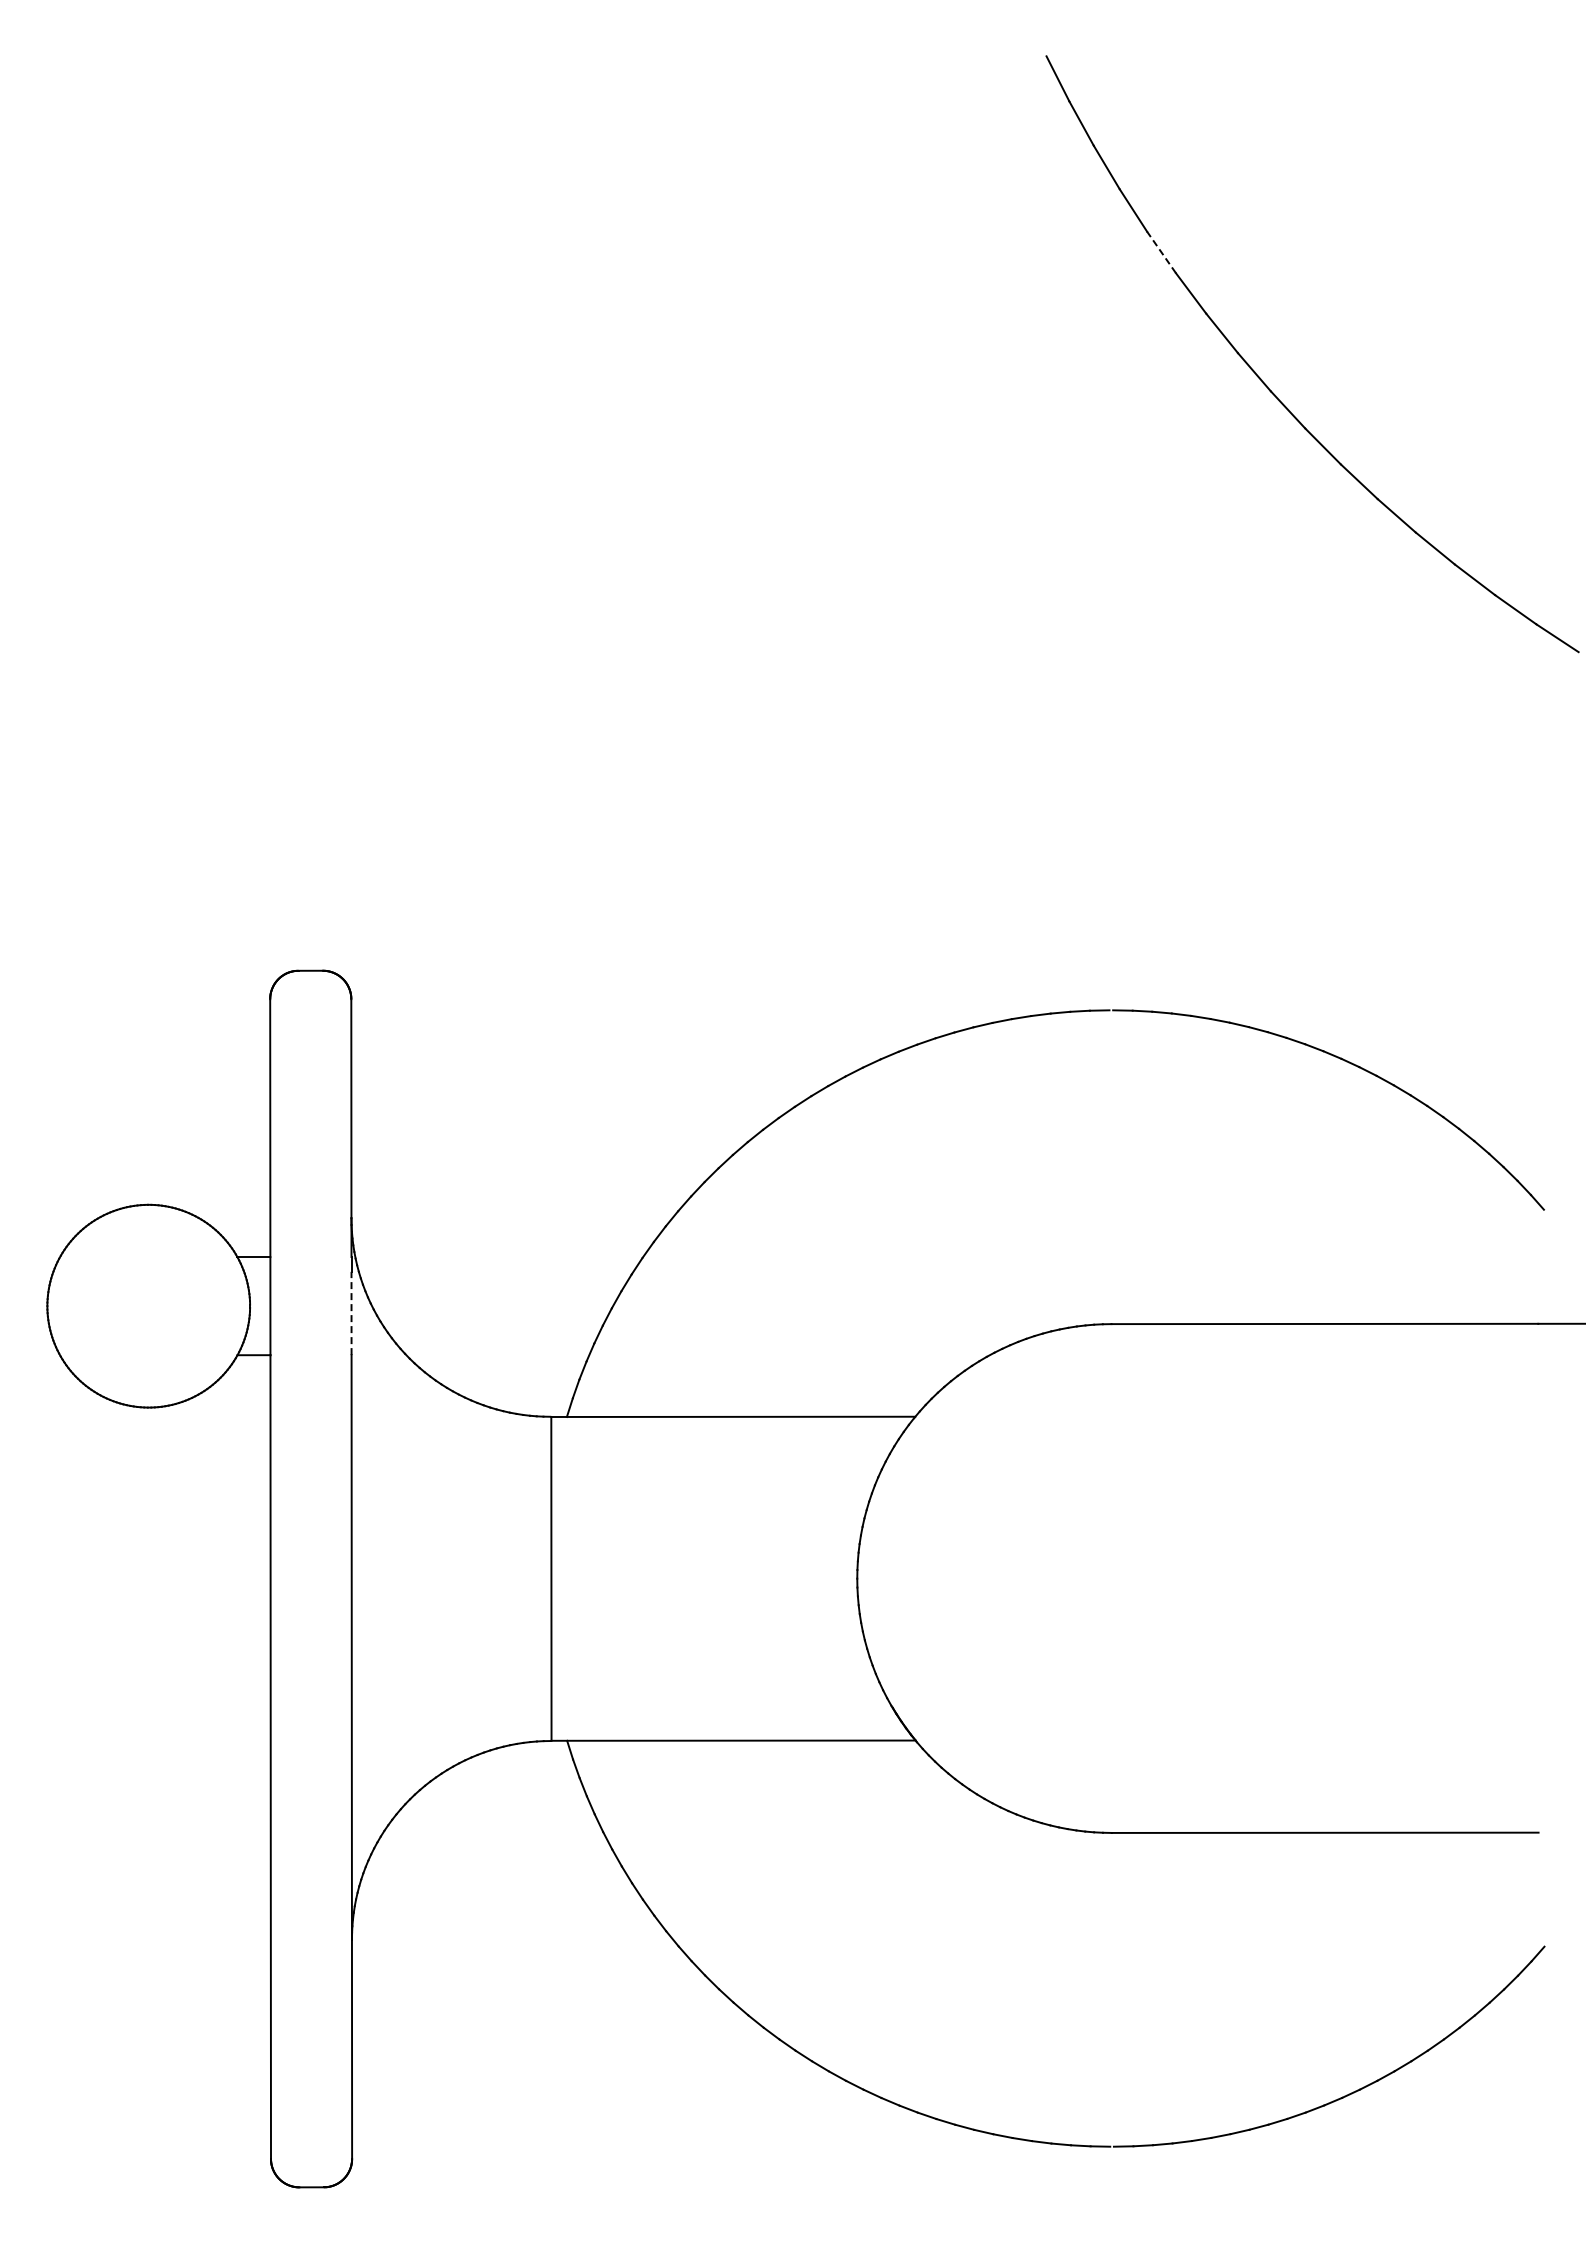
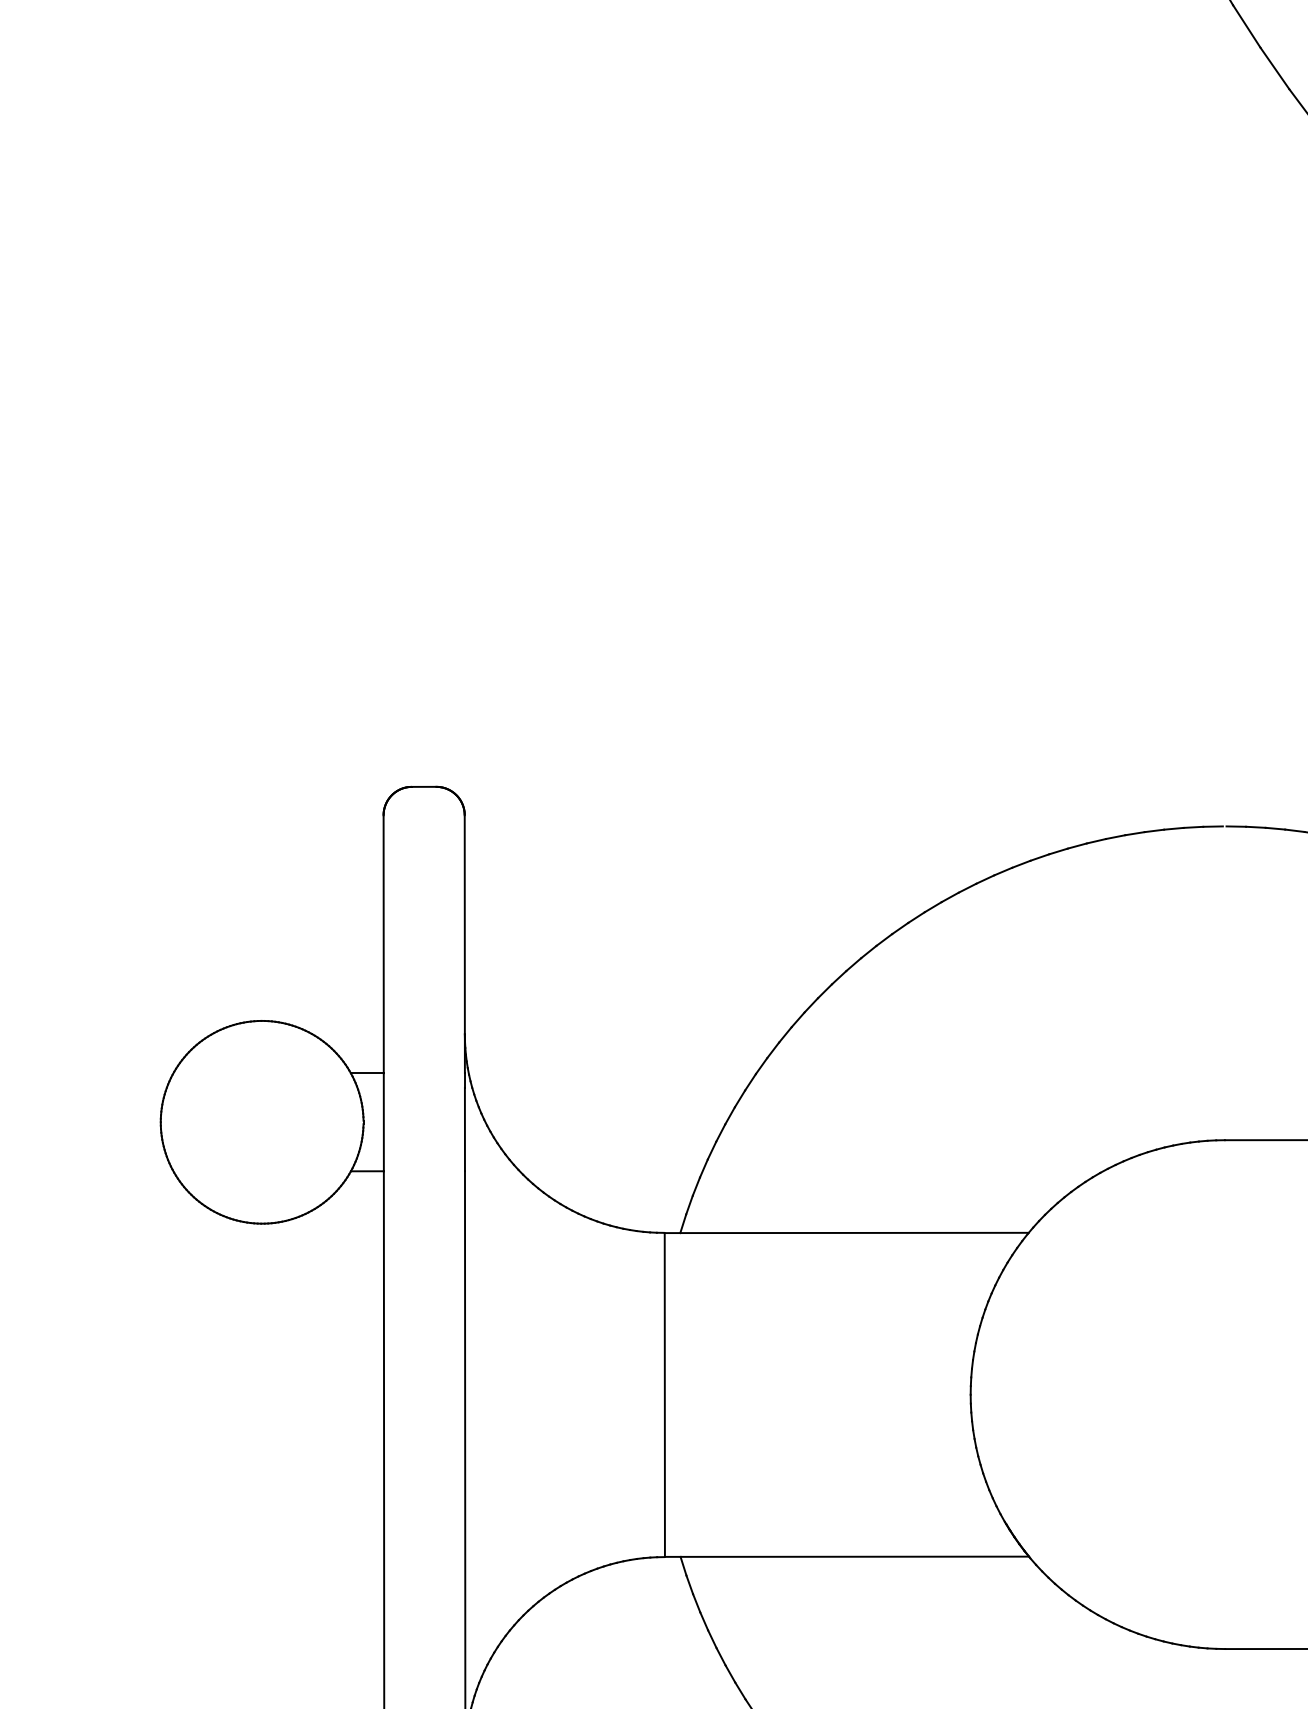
line: (1161, 252) -> (1274, 68), dashed -> solid
line: (351, 1313) -> (464, 1129), dashed -> solid

